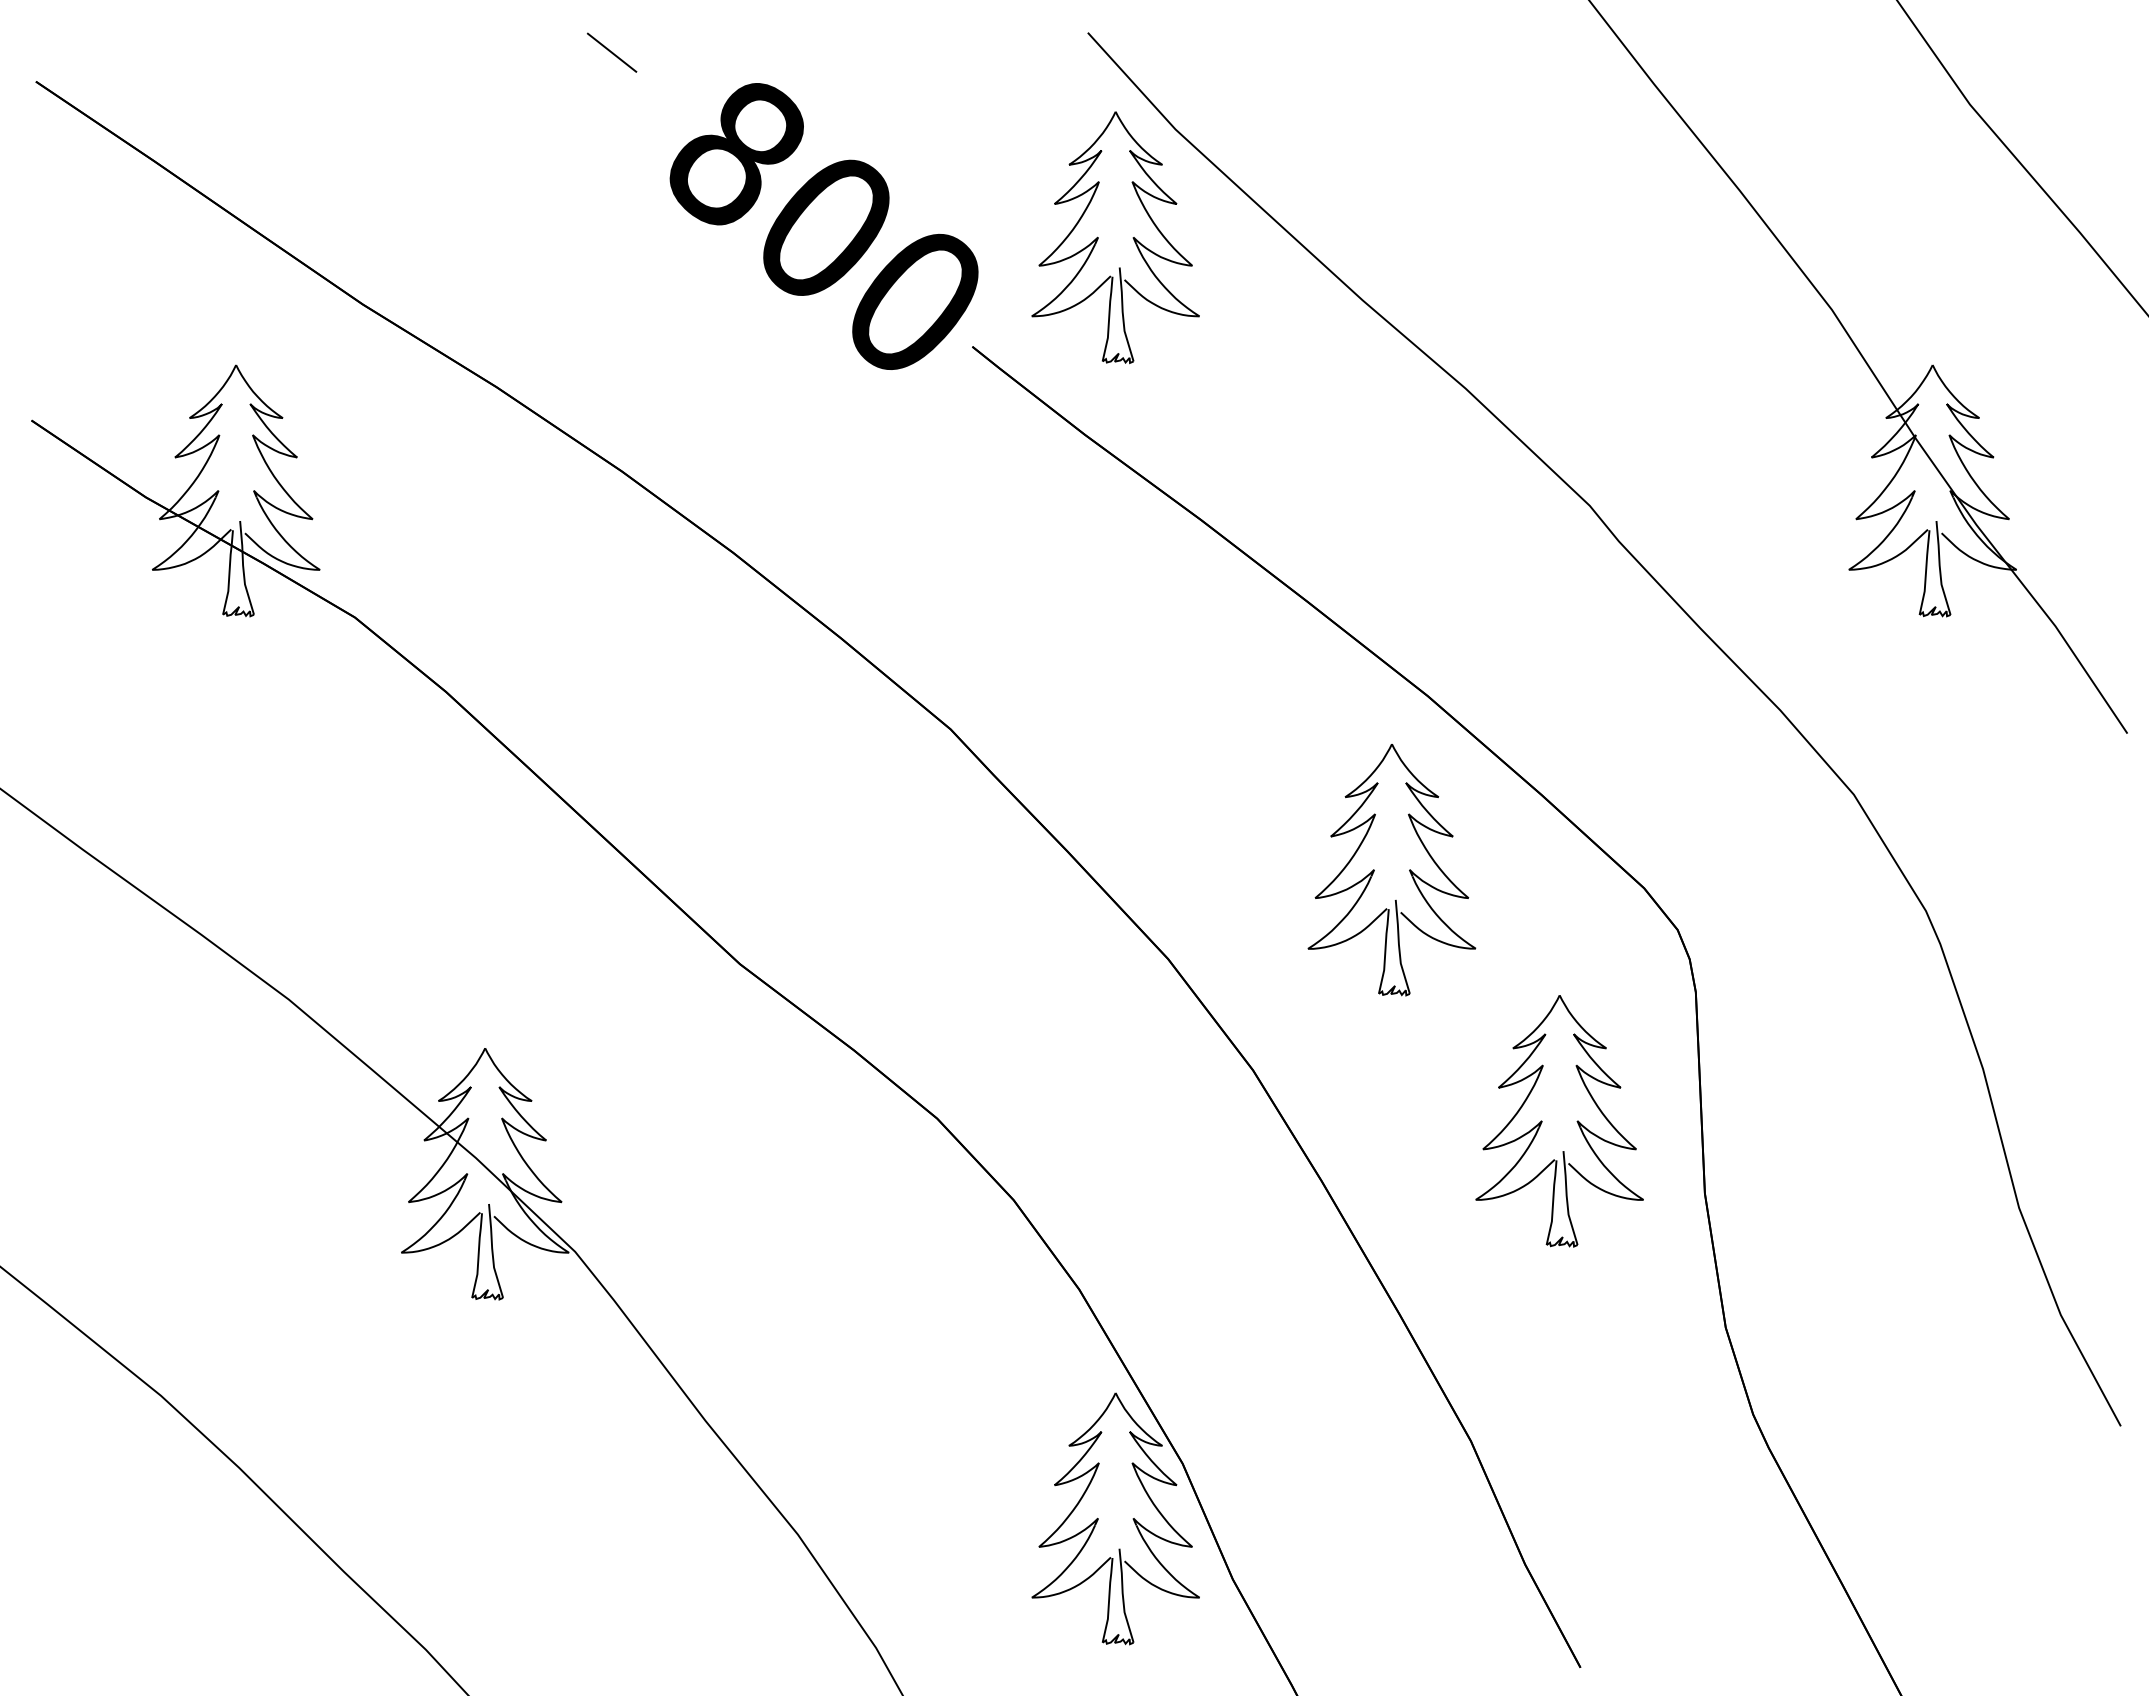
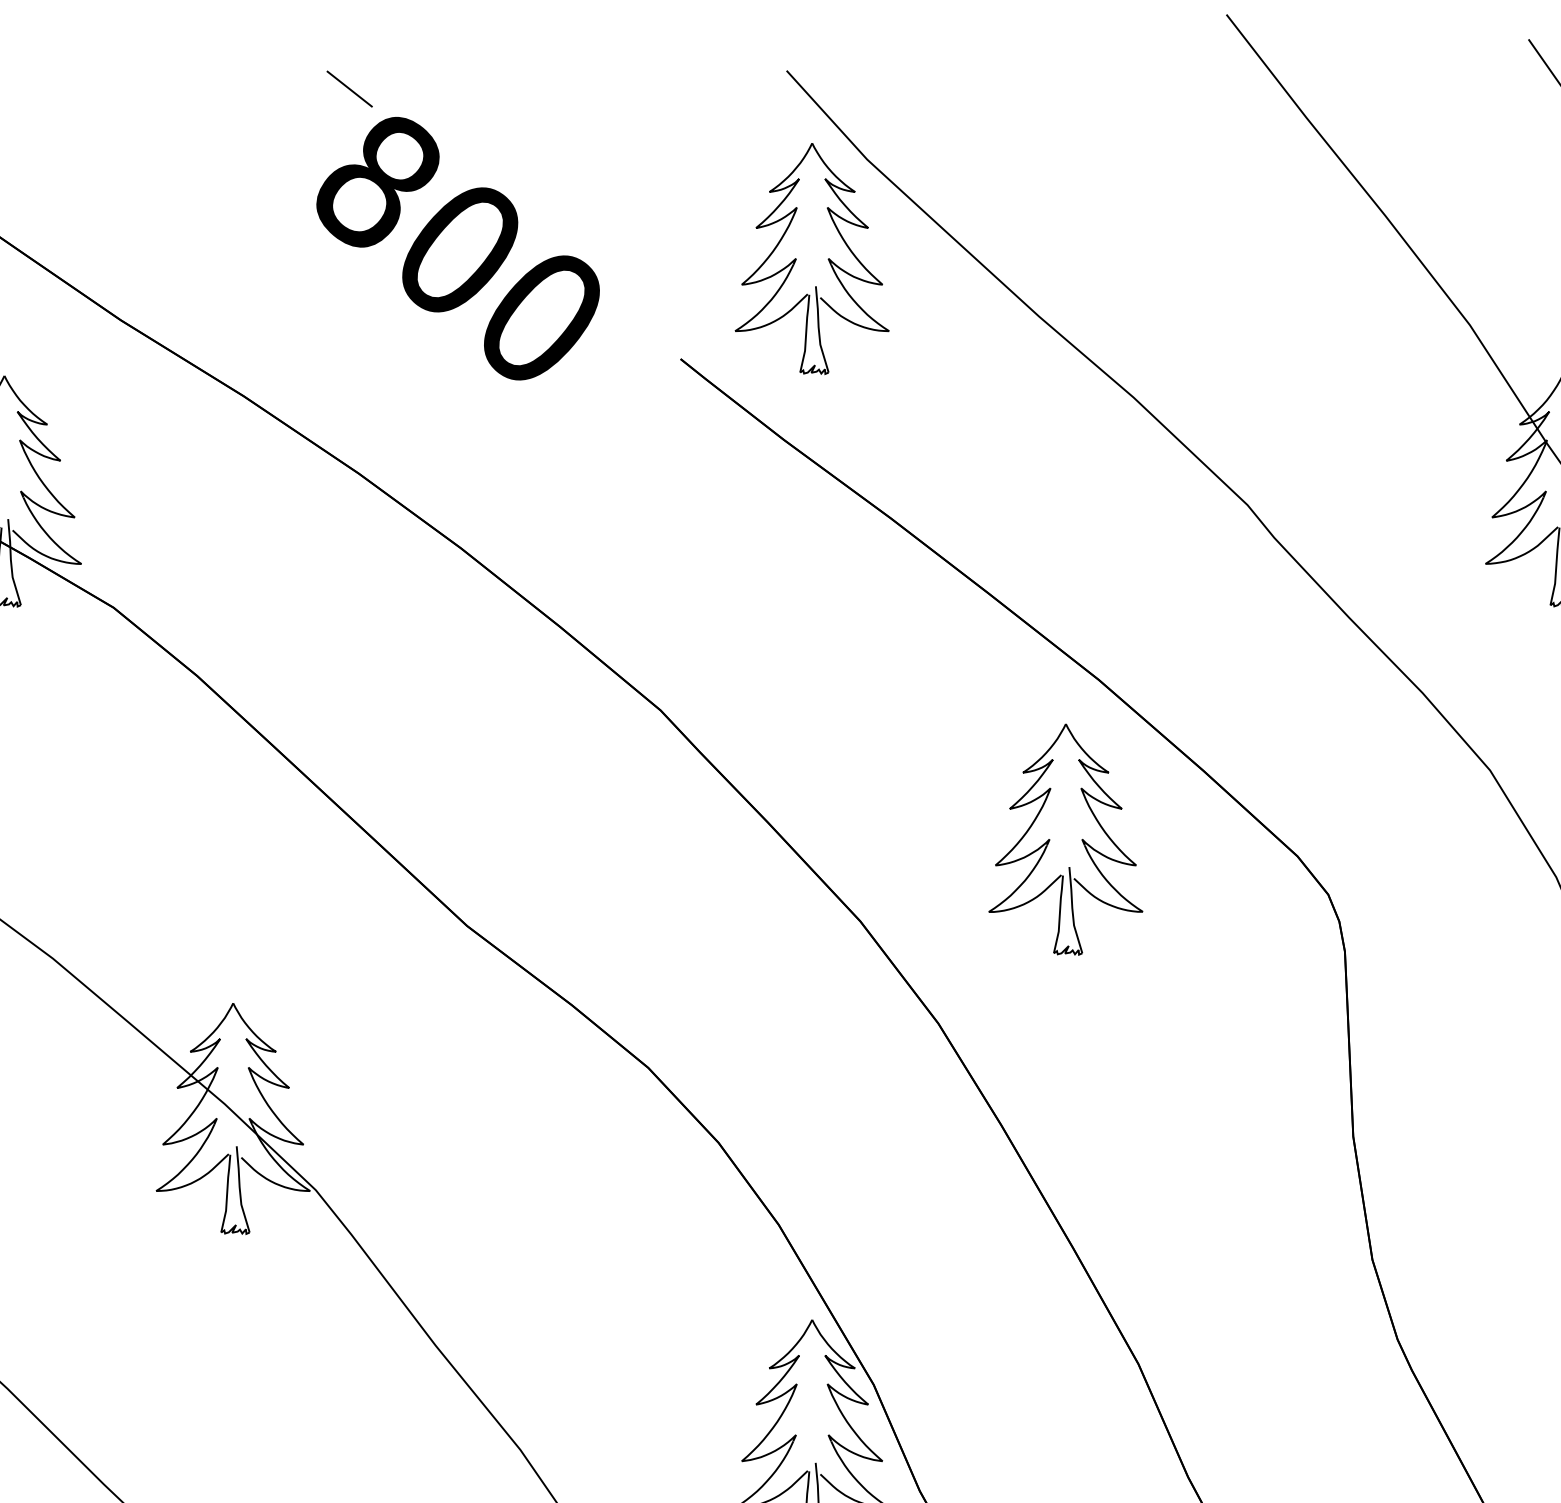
text: (823, 226) -> (457, 248), moved
part: (1542, 1121) -> (1204, 1070), removed

